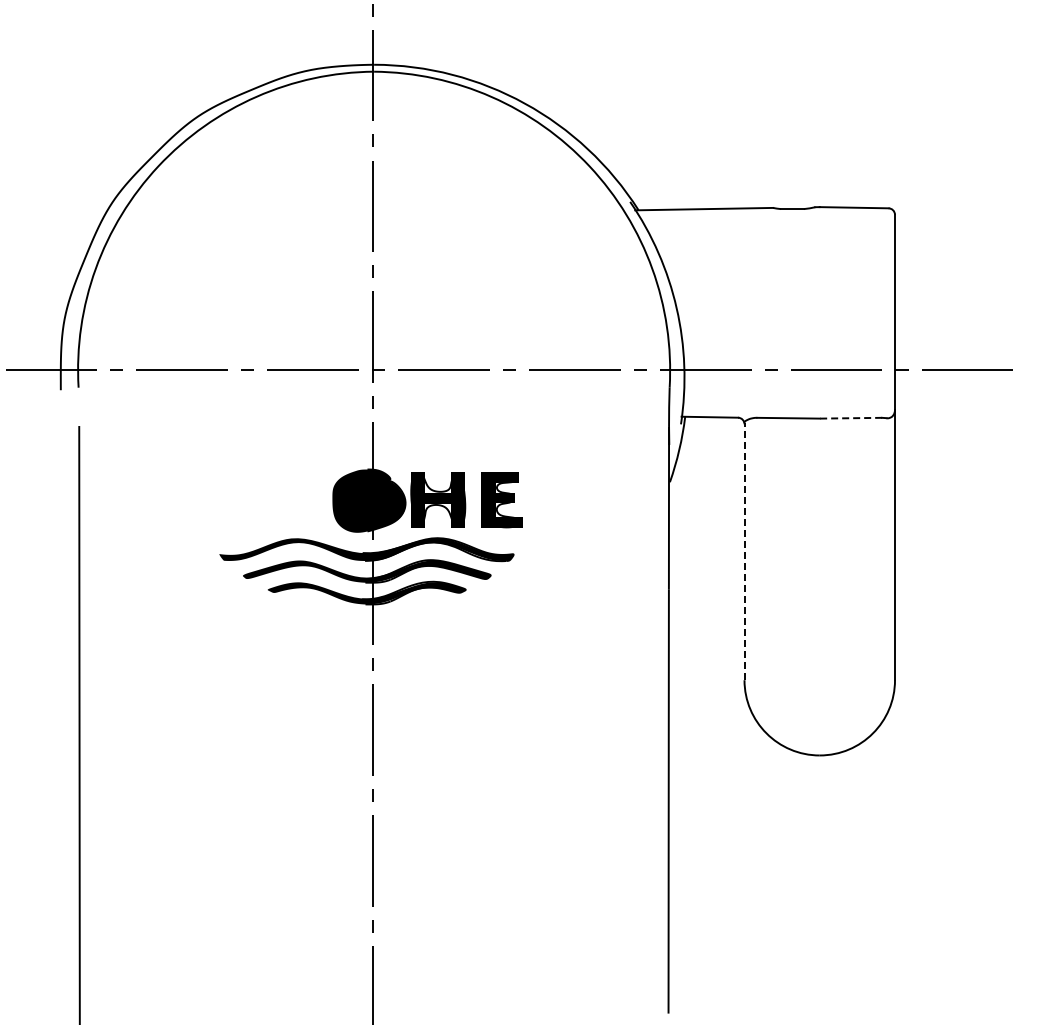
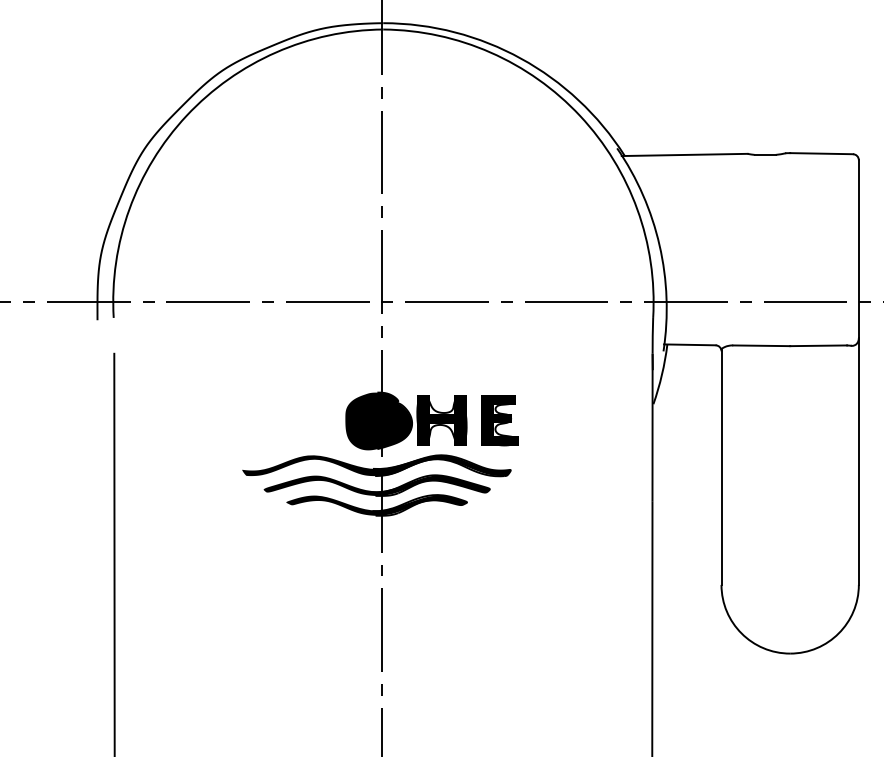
line: (850, 418) -> (818, 346), dashed -> solid
line: (744, 551) -> (721, 467), dashed -> solid

